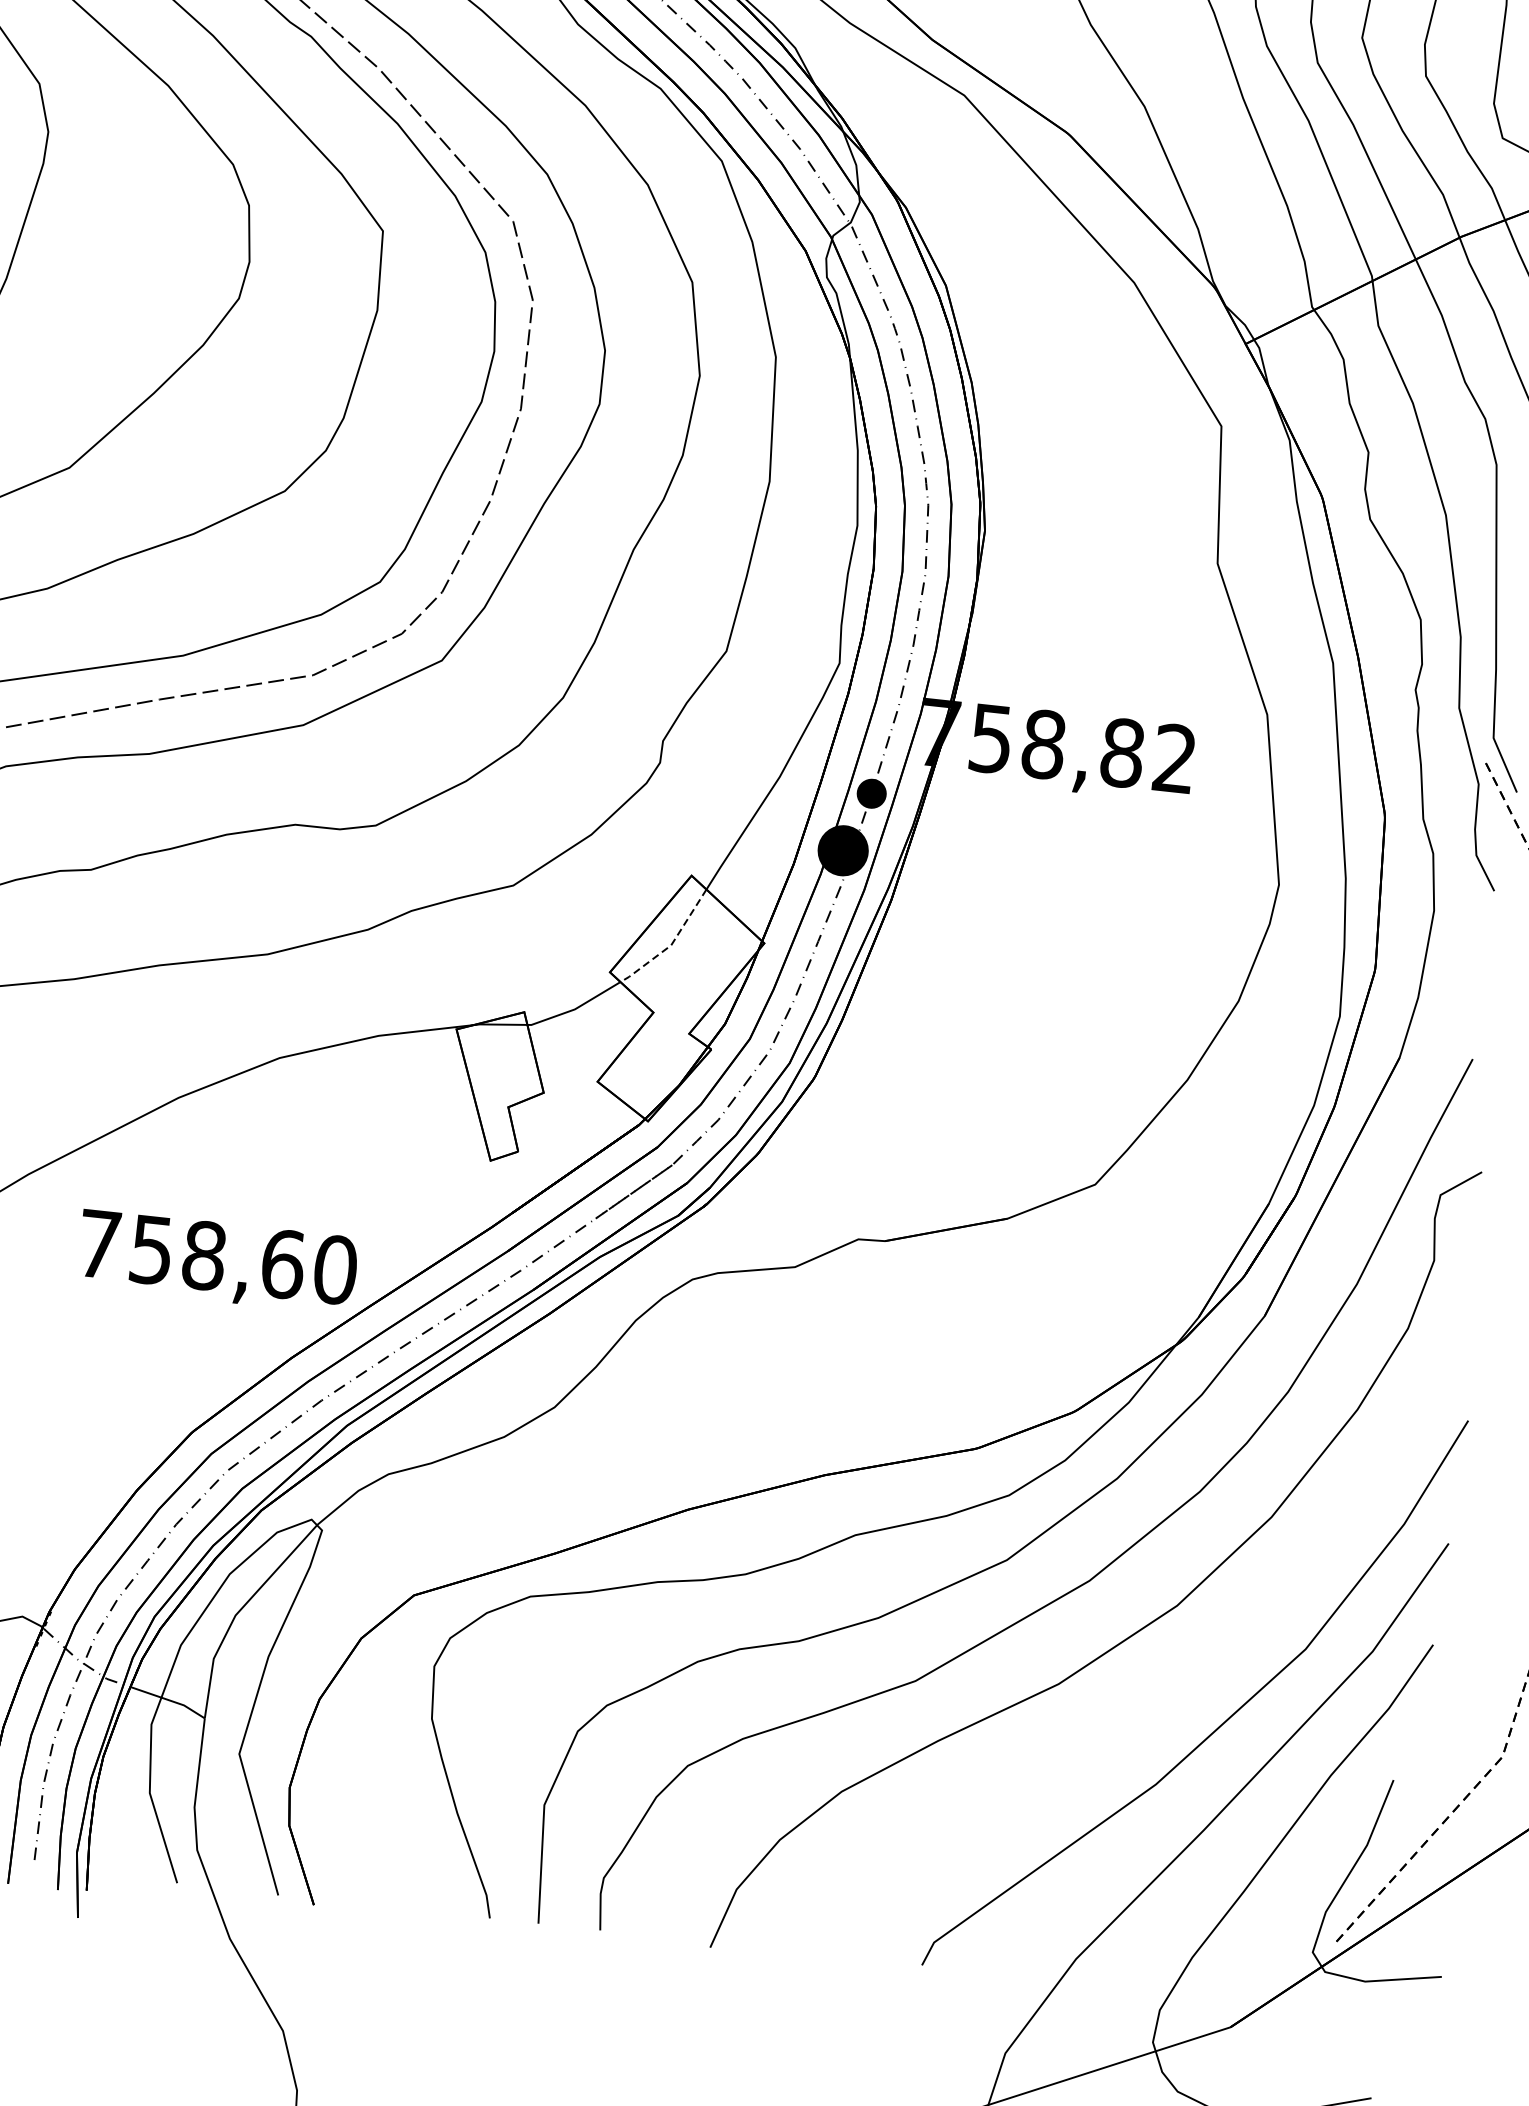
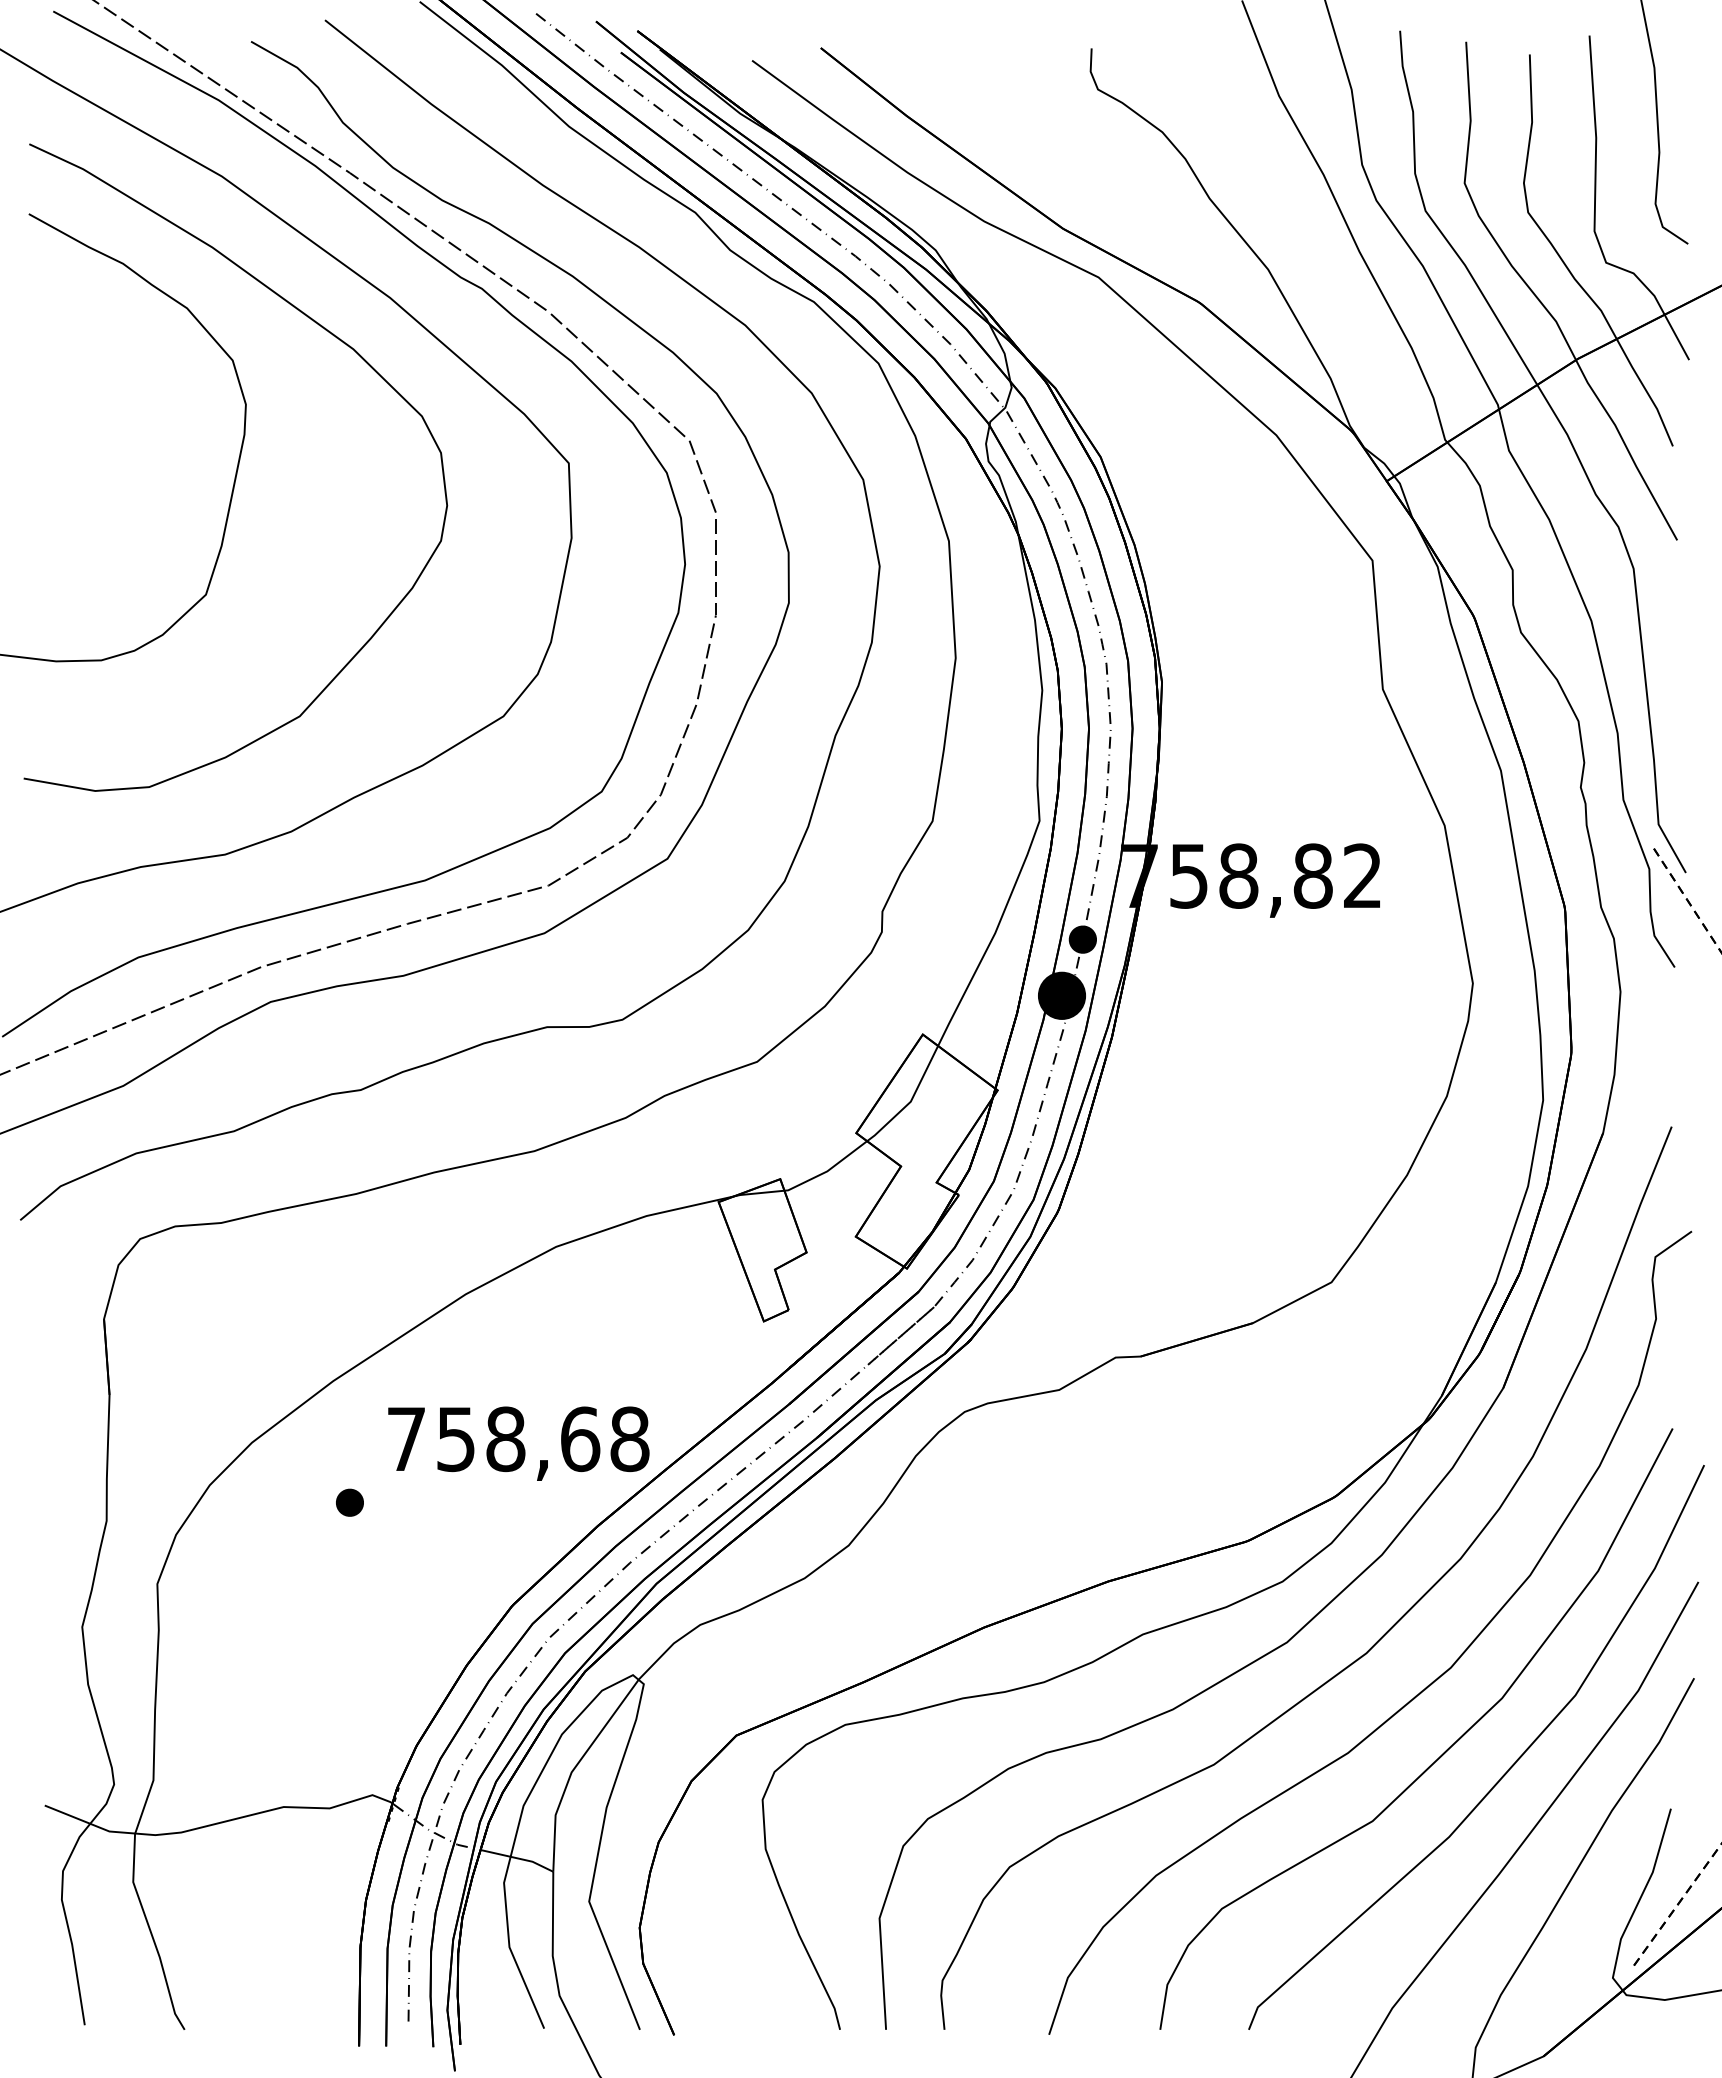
line: (670, 945) -> (910, 1101), dashed -> solid
text: (335, 1269) -> (629, 1438), 758,60 -> 758,68
part: (31, 1304) -> (349, 1502), added
curve: (1158, 1695) -> (1442, 1753), added

